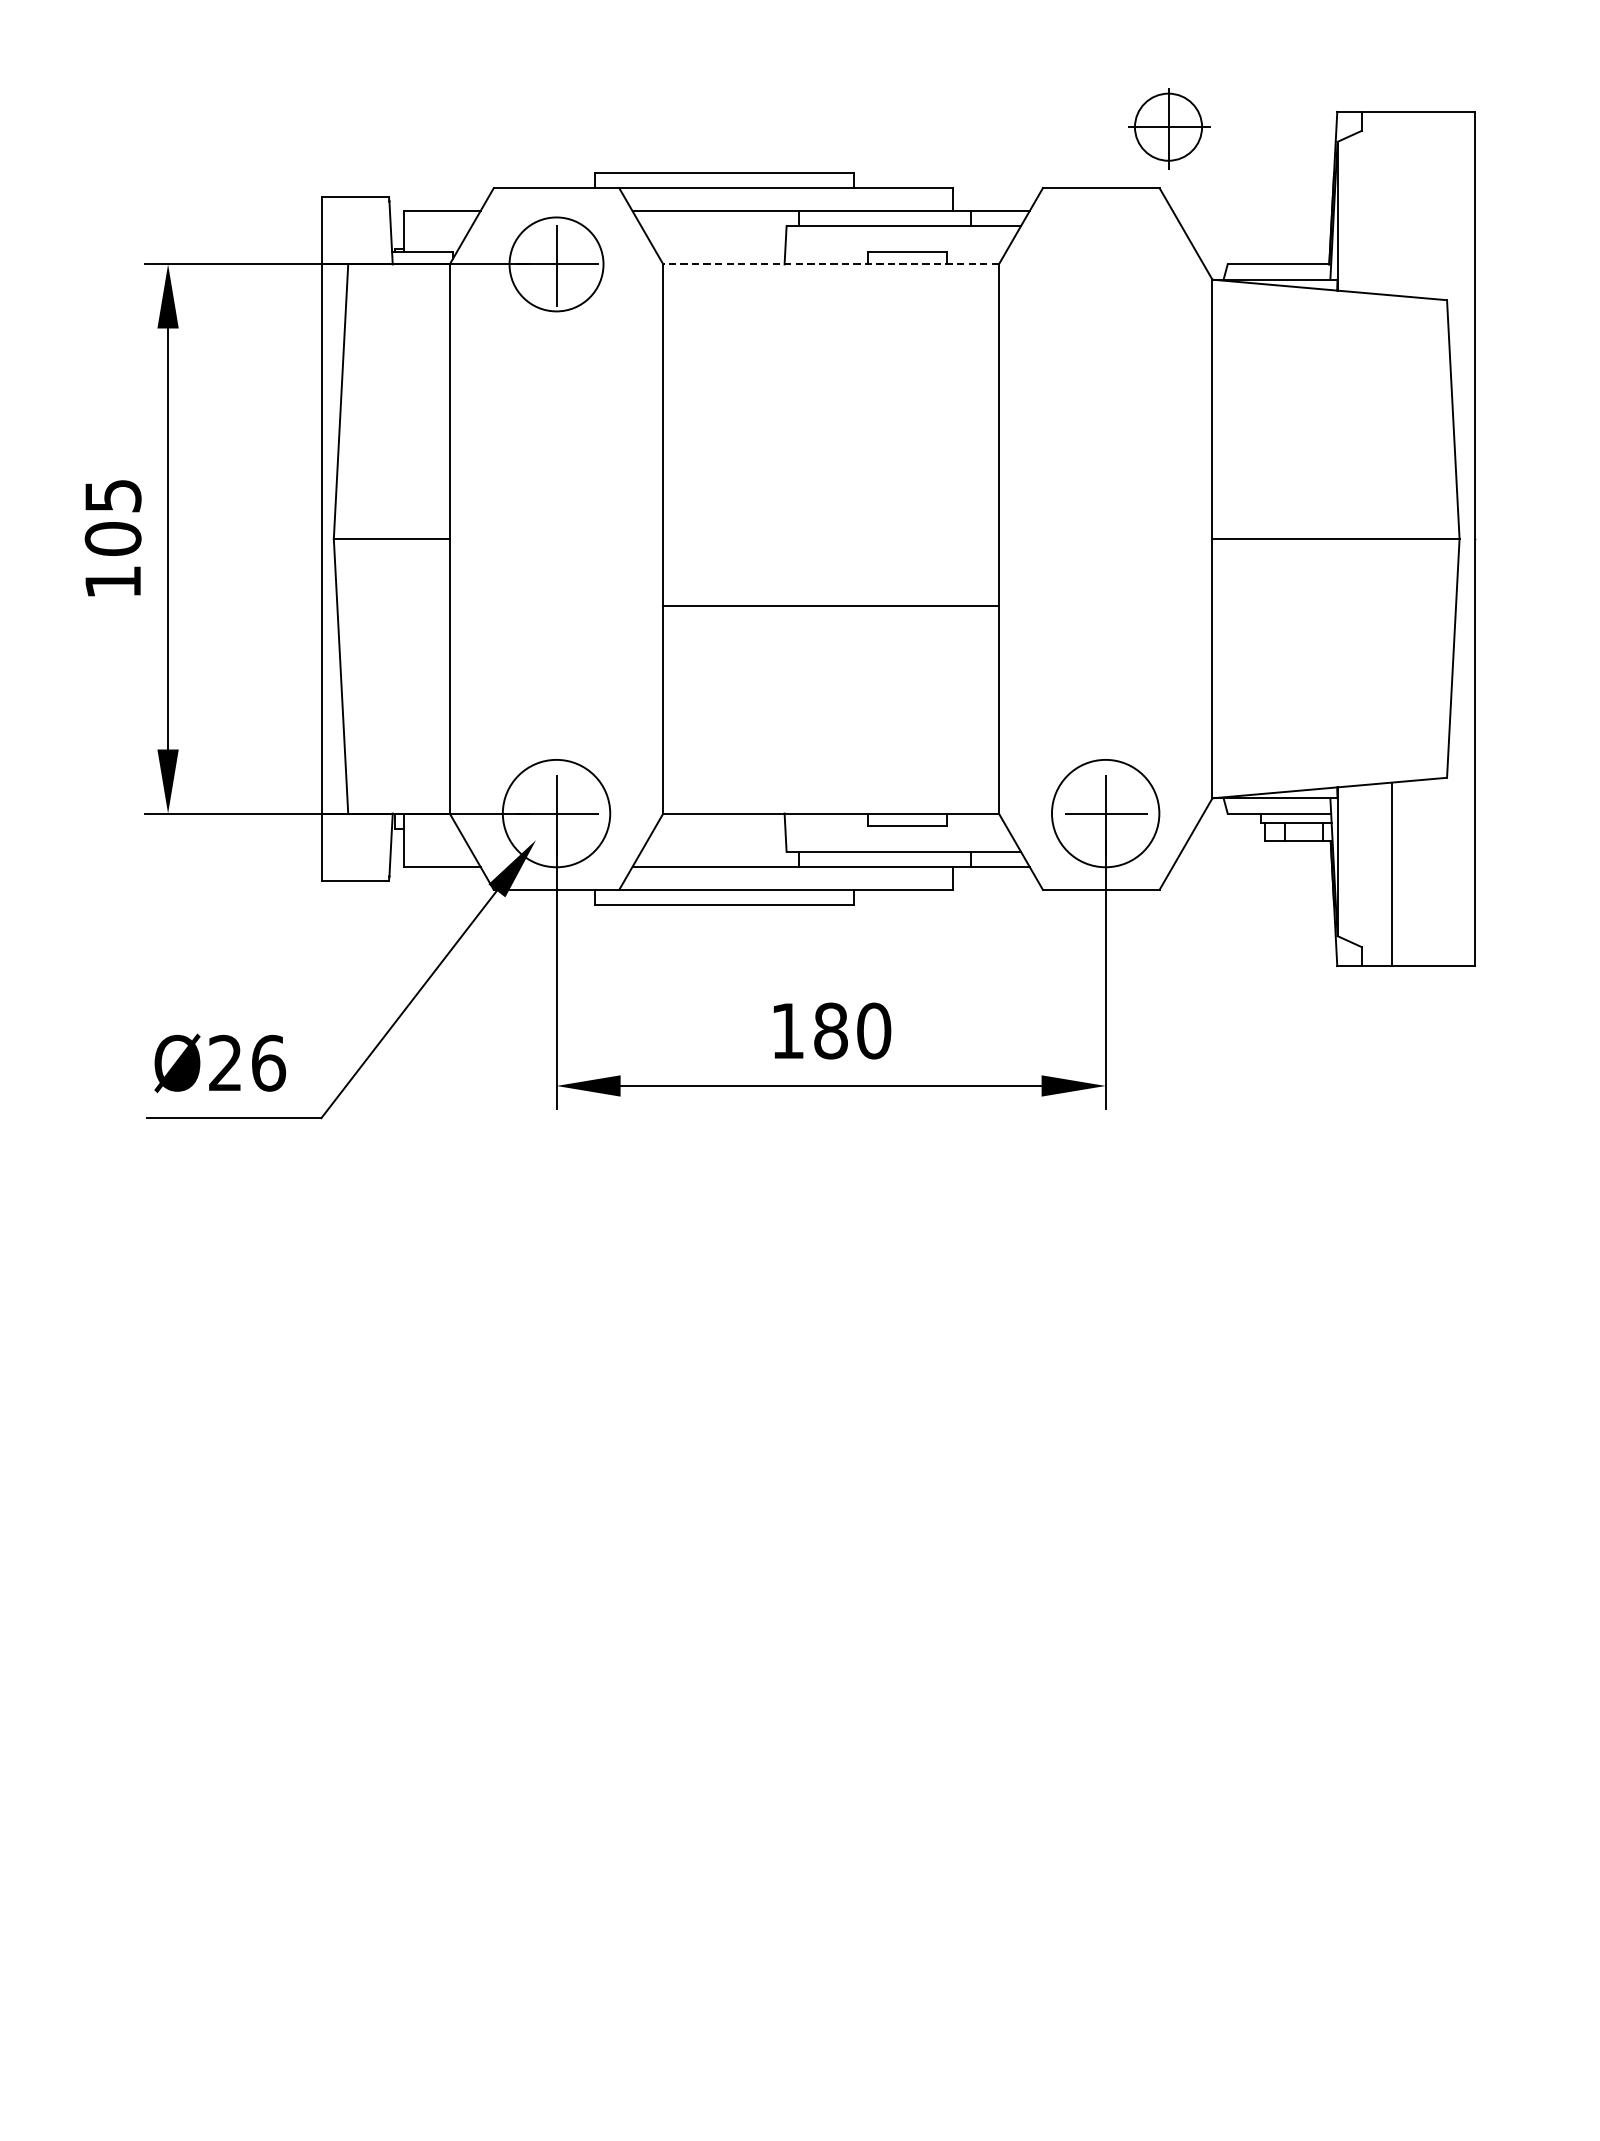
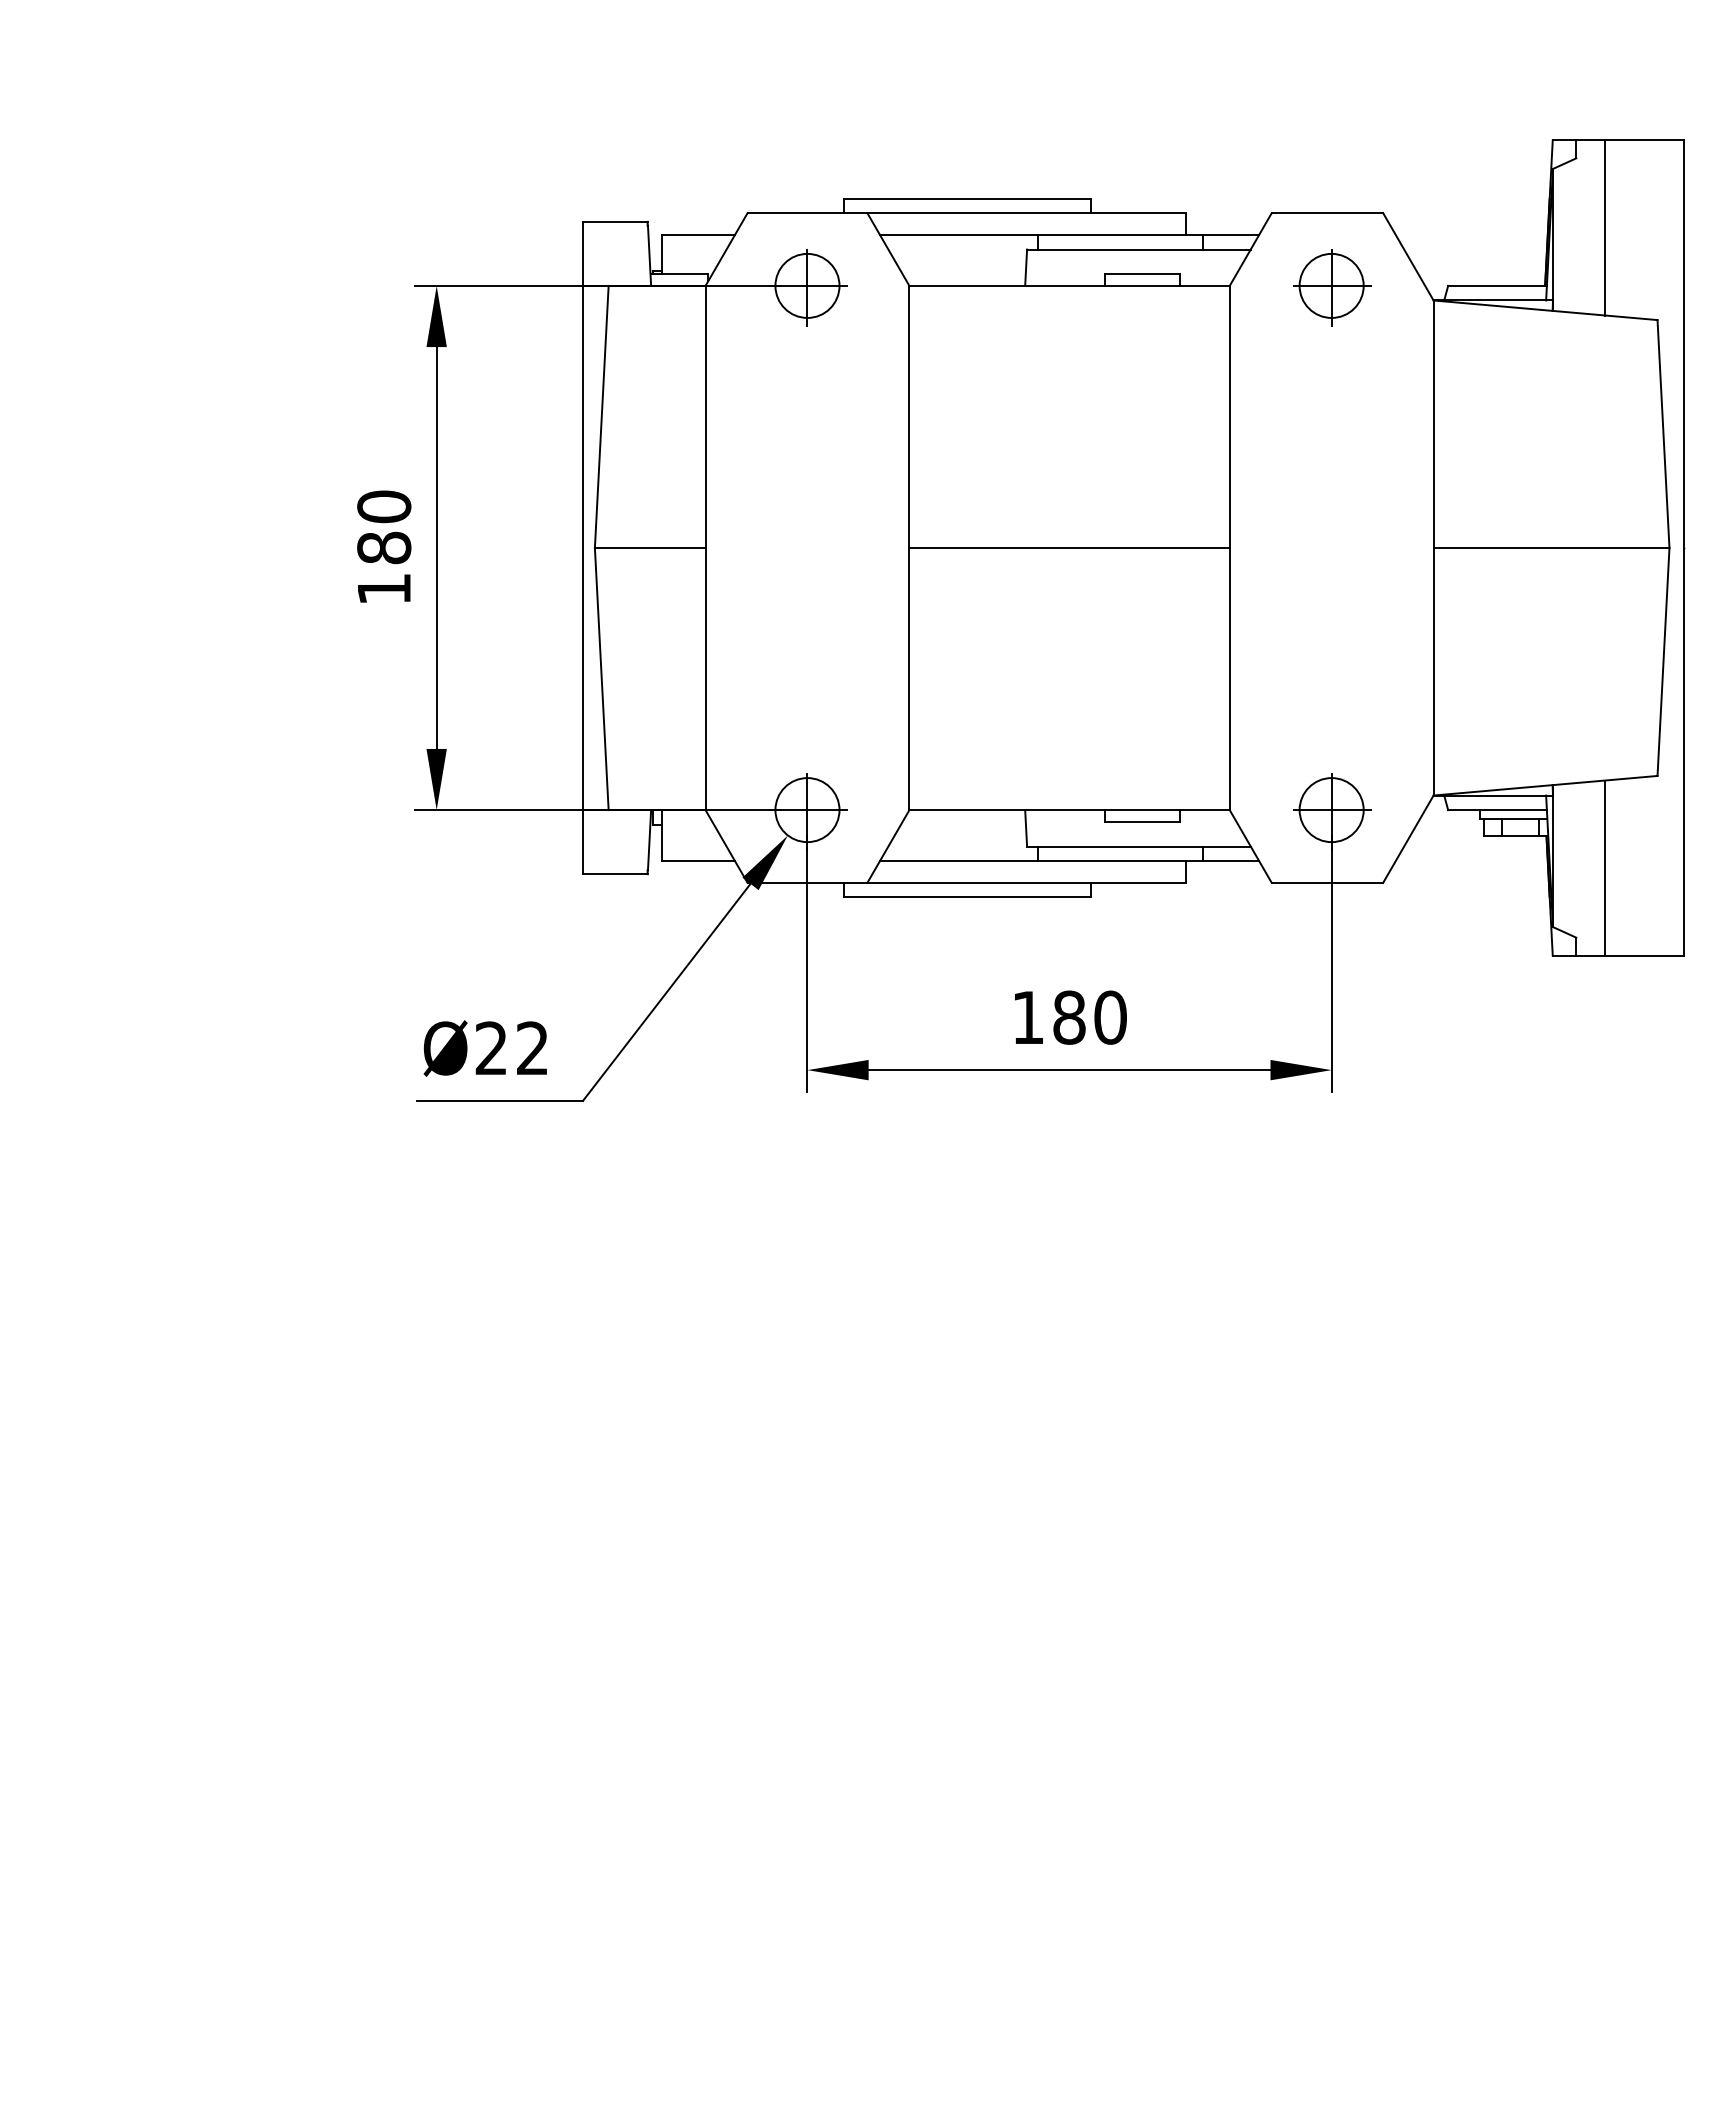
part: (1169, 128) -> (1332, 287), moved
line: (1392, 203) -> (1605, 227), added
circle: (556, 263) -> (807, 285), size x0.71
line: (831, 263) -> (1069, 285), dashed -> solid
text: (113, 517) -> (384, 527), 105 -> 180
line: (831, 606) -> (1069, 548), moved
circle: (556, 813) -> (807, 810), size x0.62
circle: (1105, 813) -> (1331, 810), size x0.62
text: (268, 1063) -> (532, 1048), Ø26 -> Ø22

